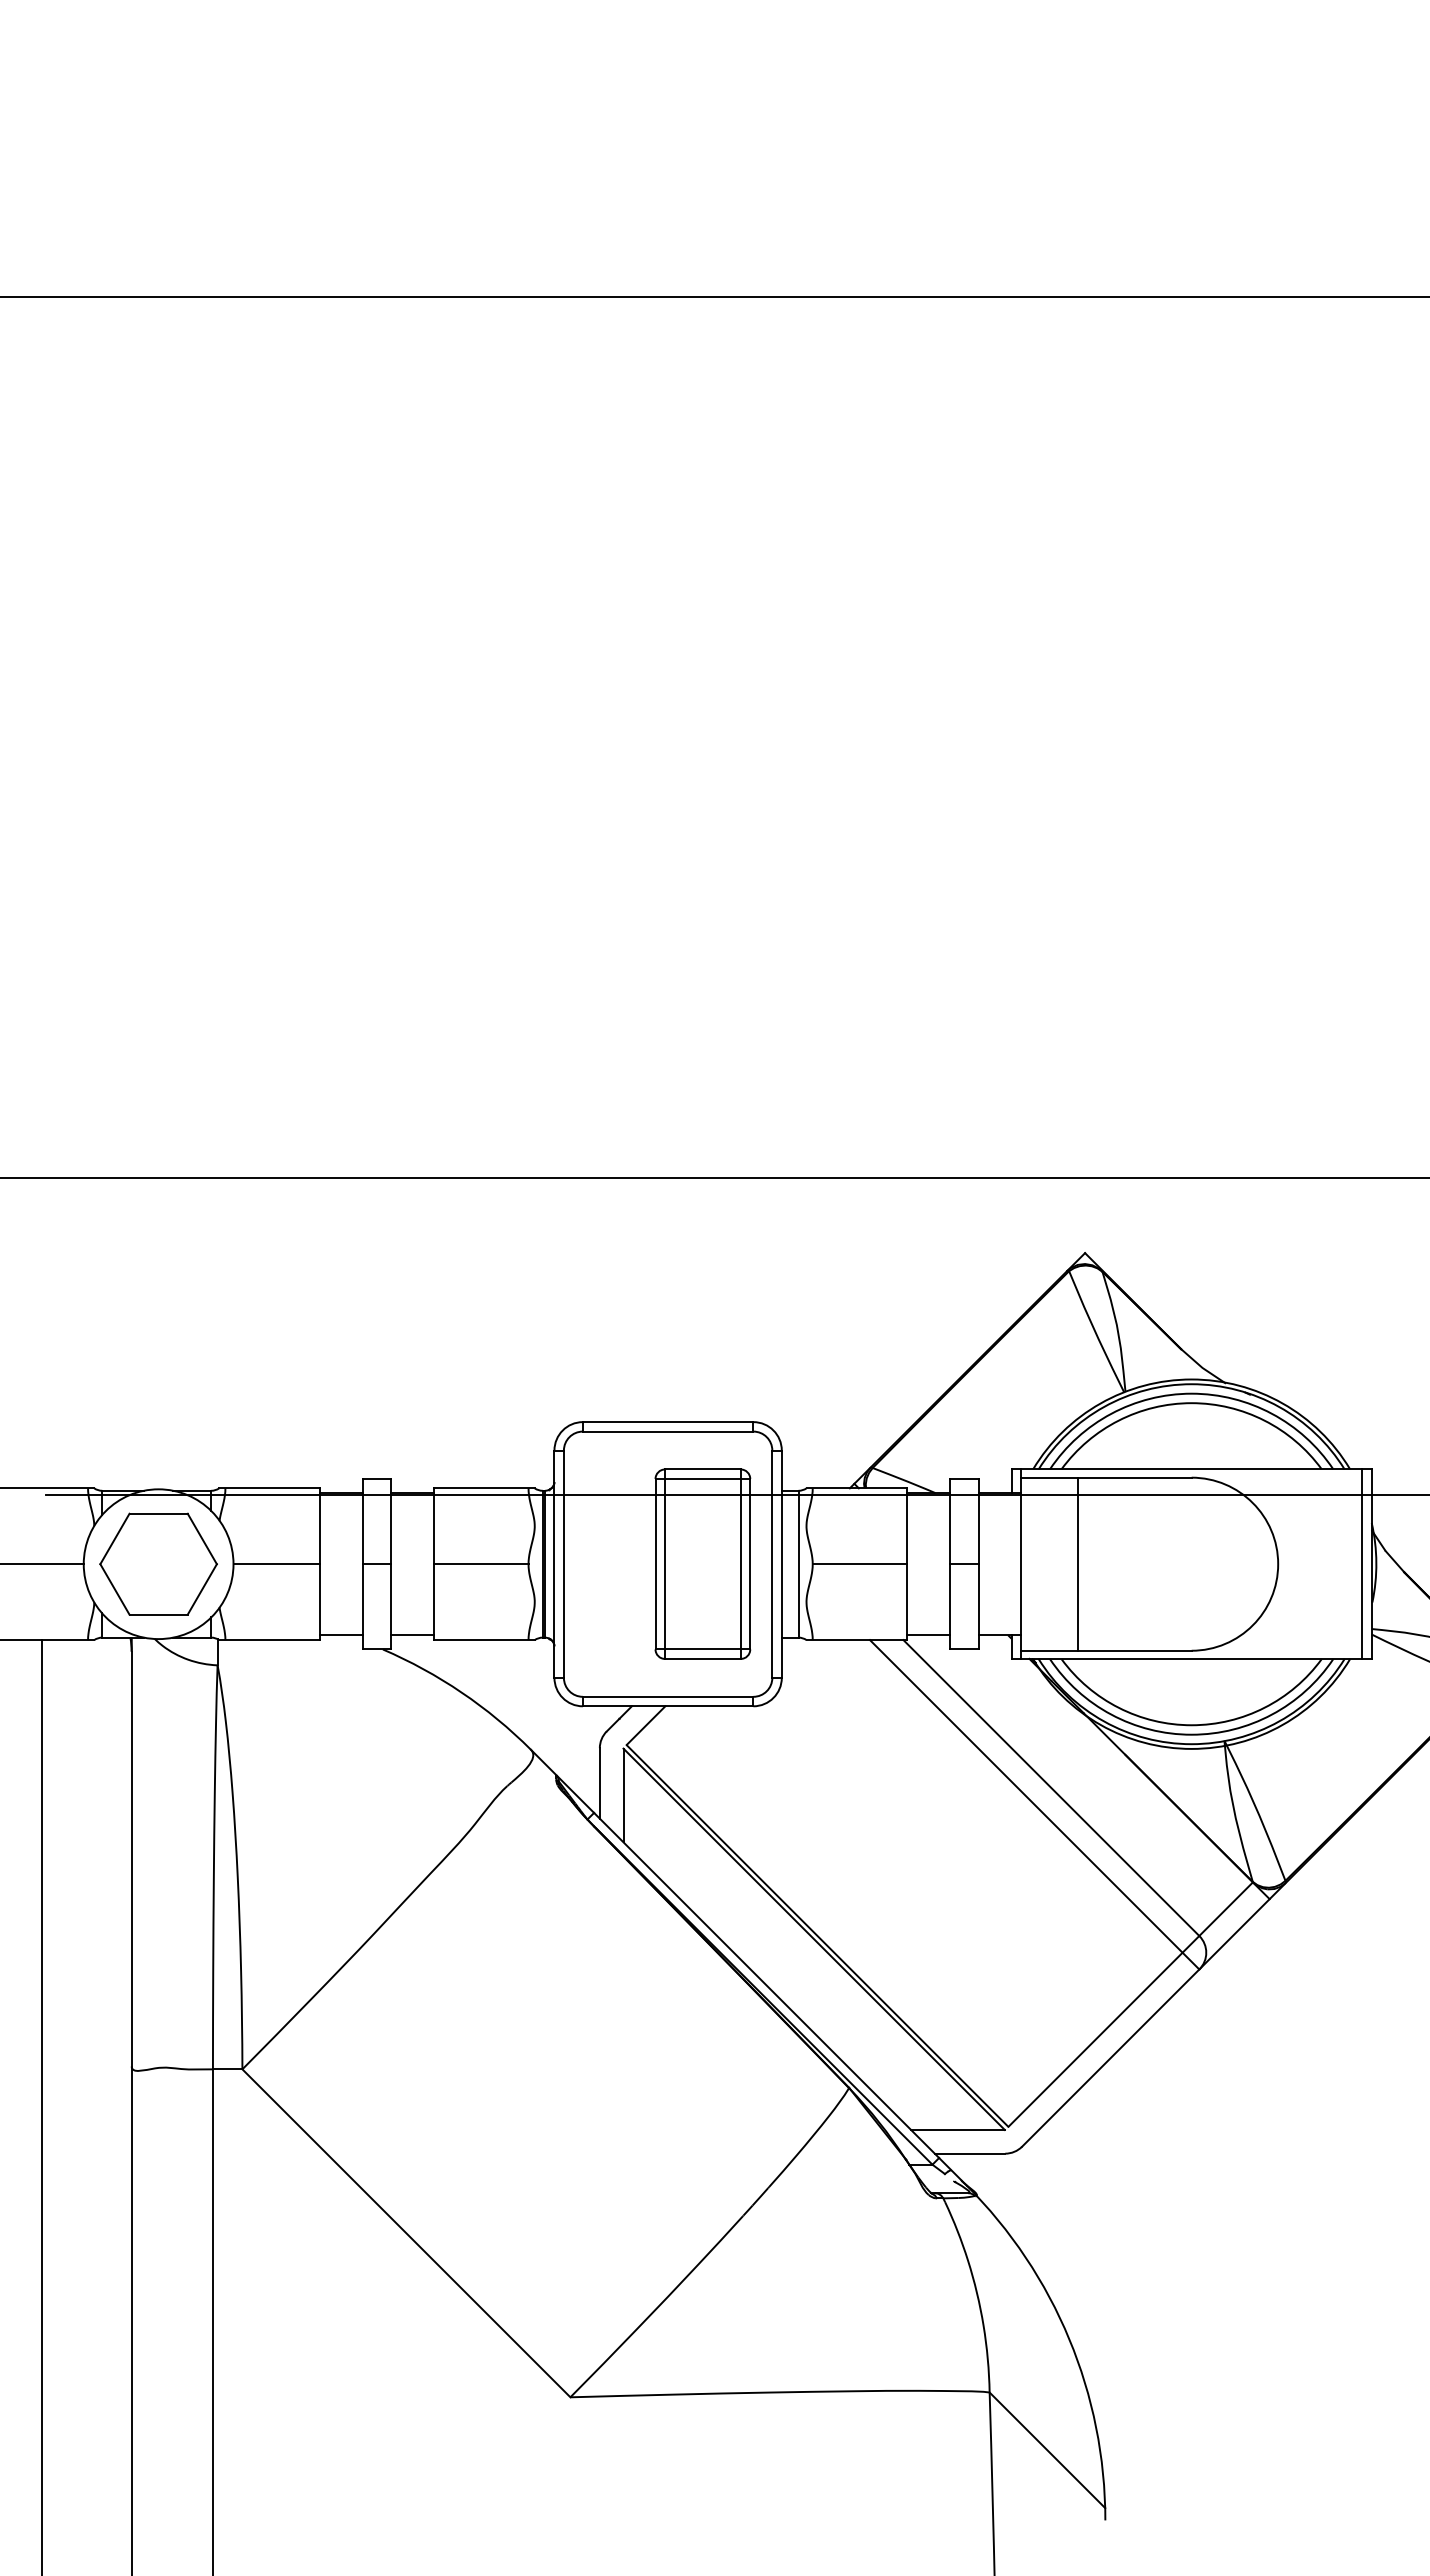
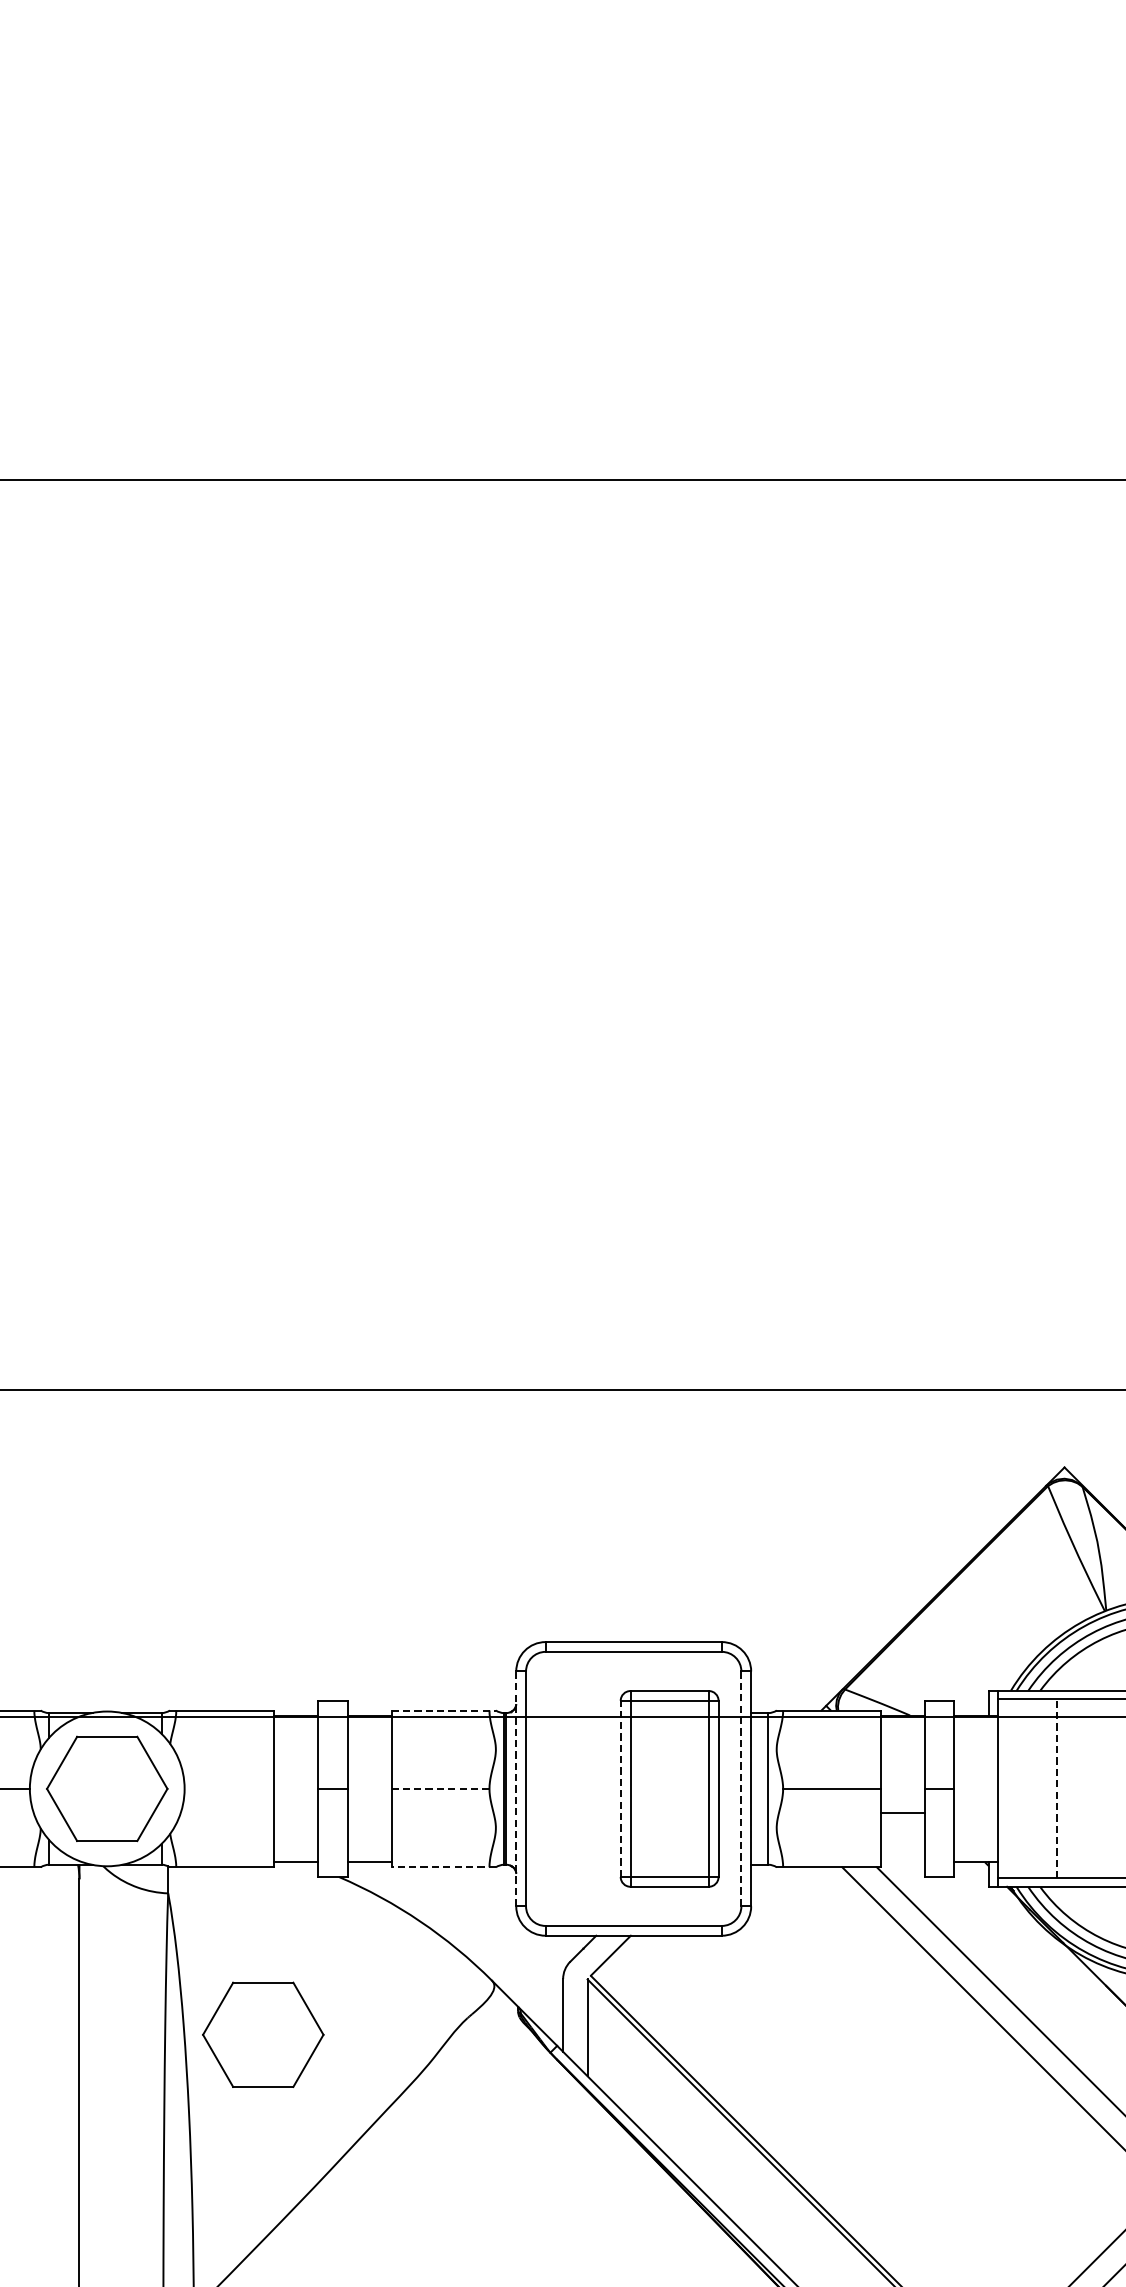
line: (484, 1488) -> (443, 1710), solid -> dashed
line: (655, 1563) -> (620, 1788), solid -> dashed
line: (276, 1564) -> (229, 1789), removed
line: (480, 1564) -> (439, 1789), solid -> dashed
line: (554, 1564) -> (516, 1789), solid -> dashed
line: (772, 1564) -> (741, 1789), solid -> dashed
line: (1077, 1564) -> (1056, 1789), solid -> dashed
line: (928, 1635) -> (902, 1812), moved
line: (483, 1640) -> (442, 1867), solid -> dashed
part: (309, 1801) -> (263, 2034), added

